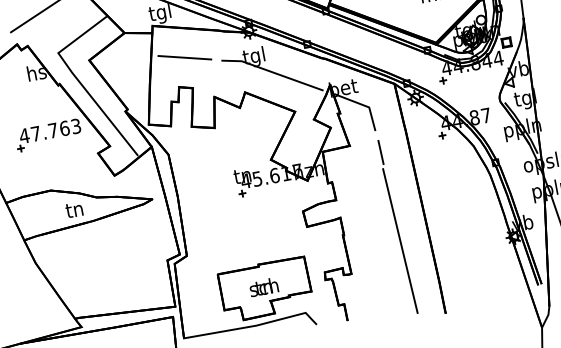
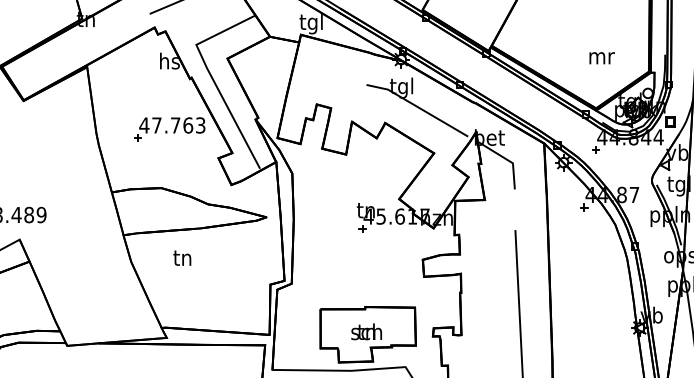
line: (184, 57) -> (328, 74), removed
line: (380, 151) -> (516, 212), removed
text: (74, 209) -> (182, 257), moved

